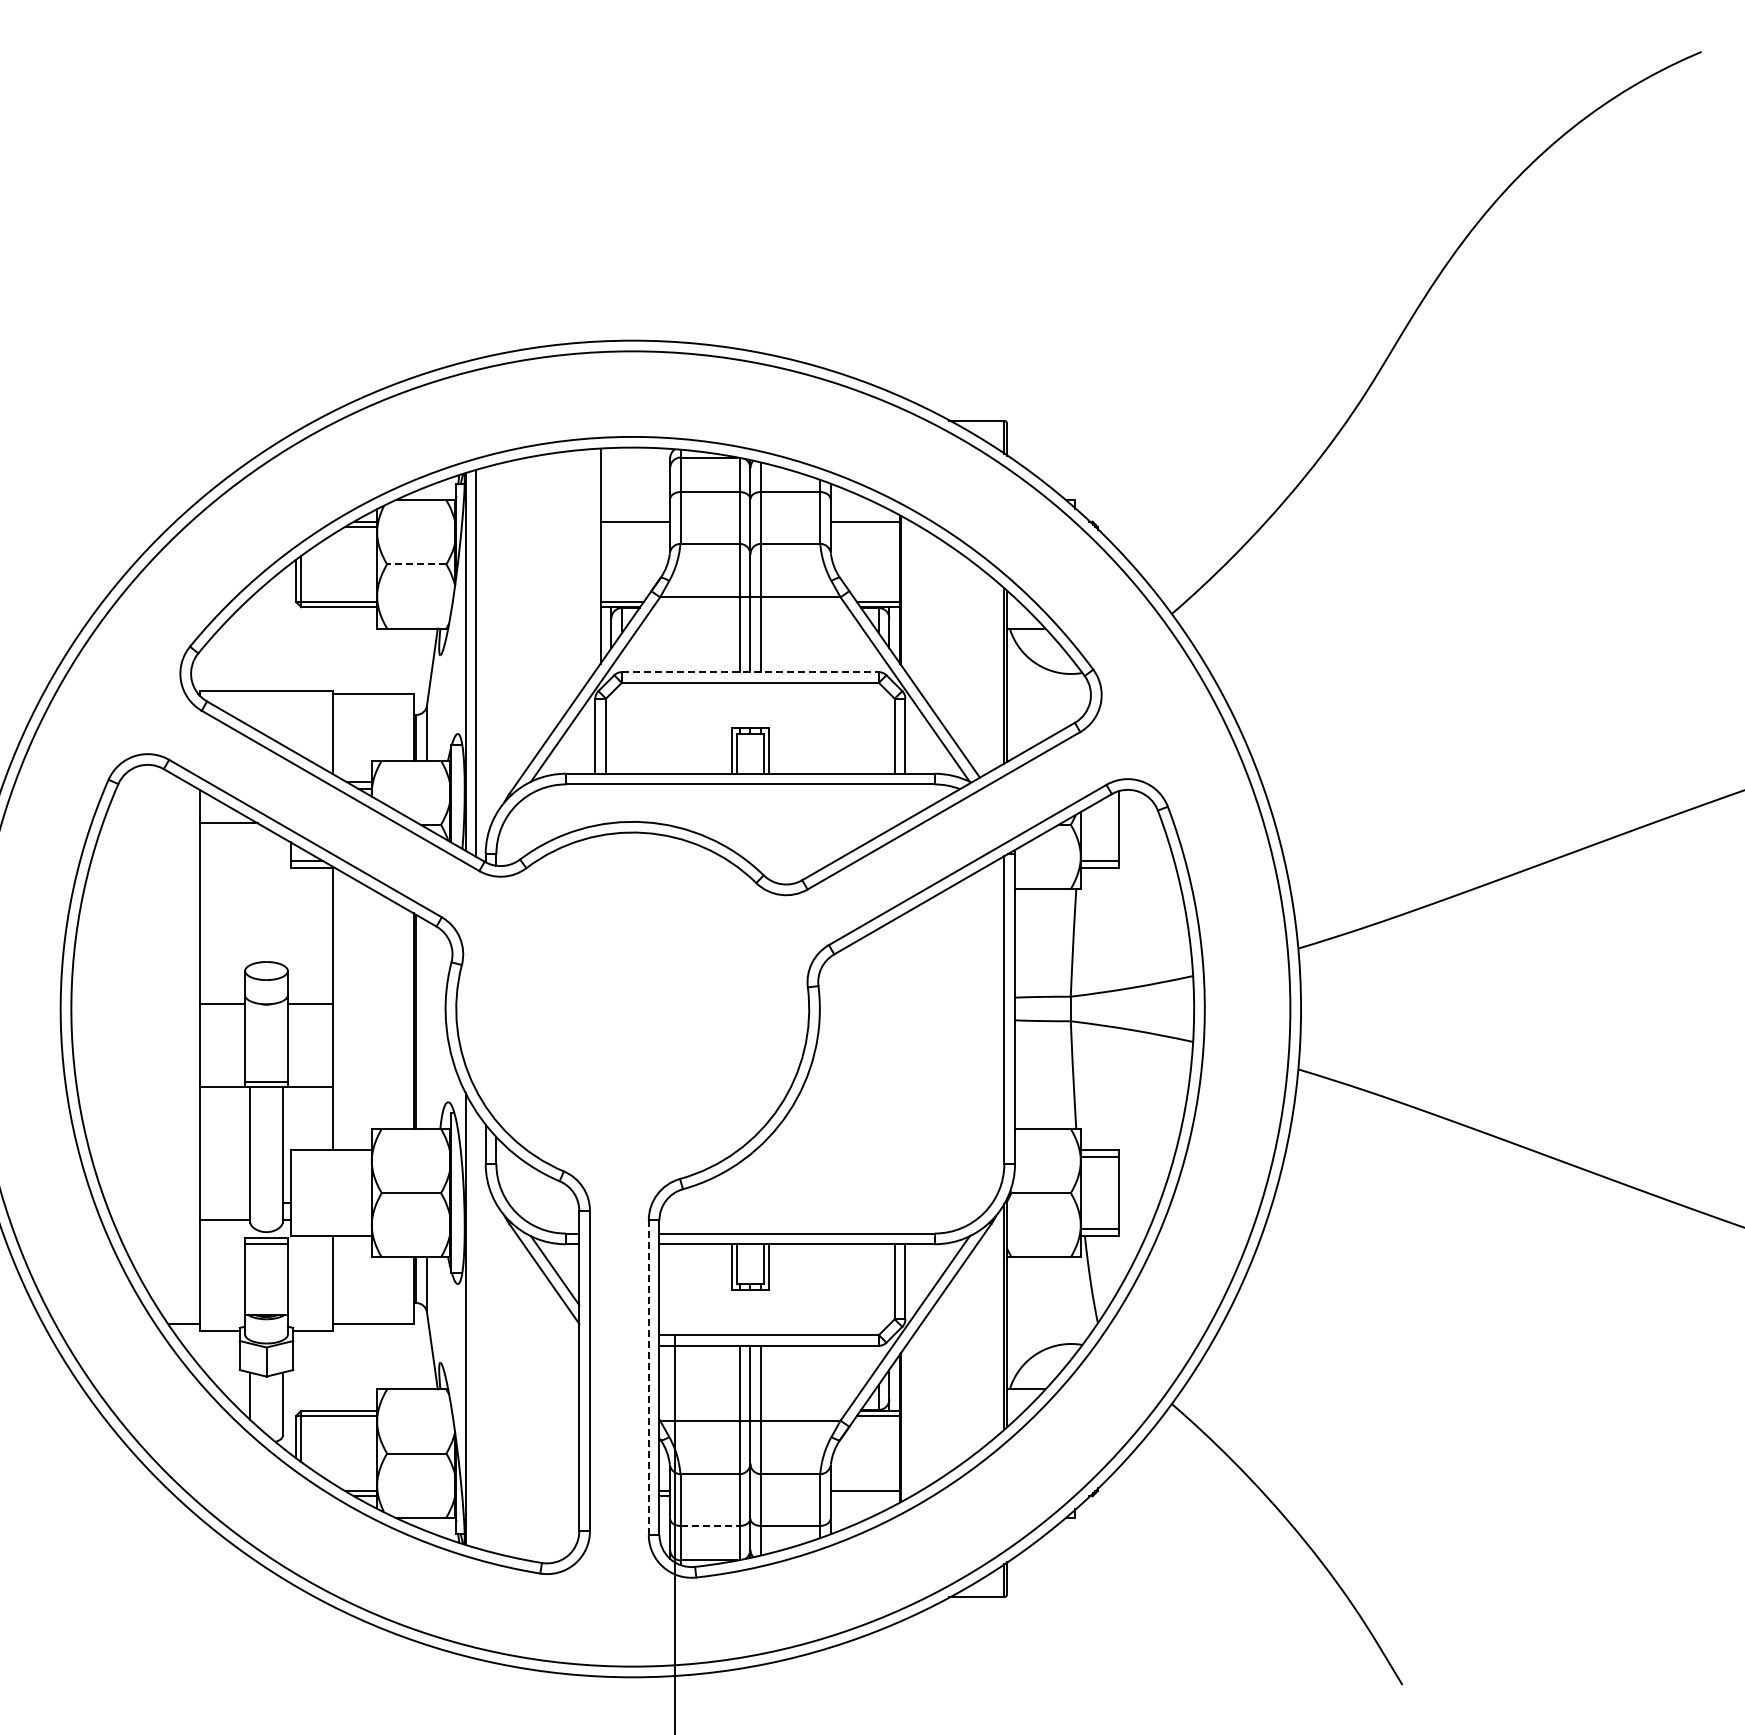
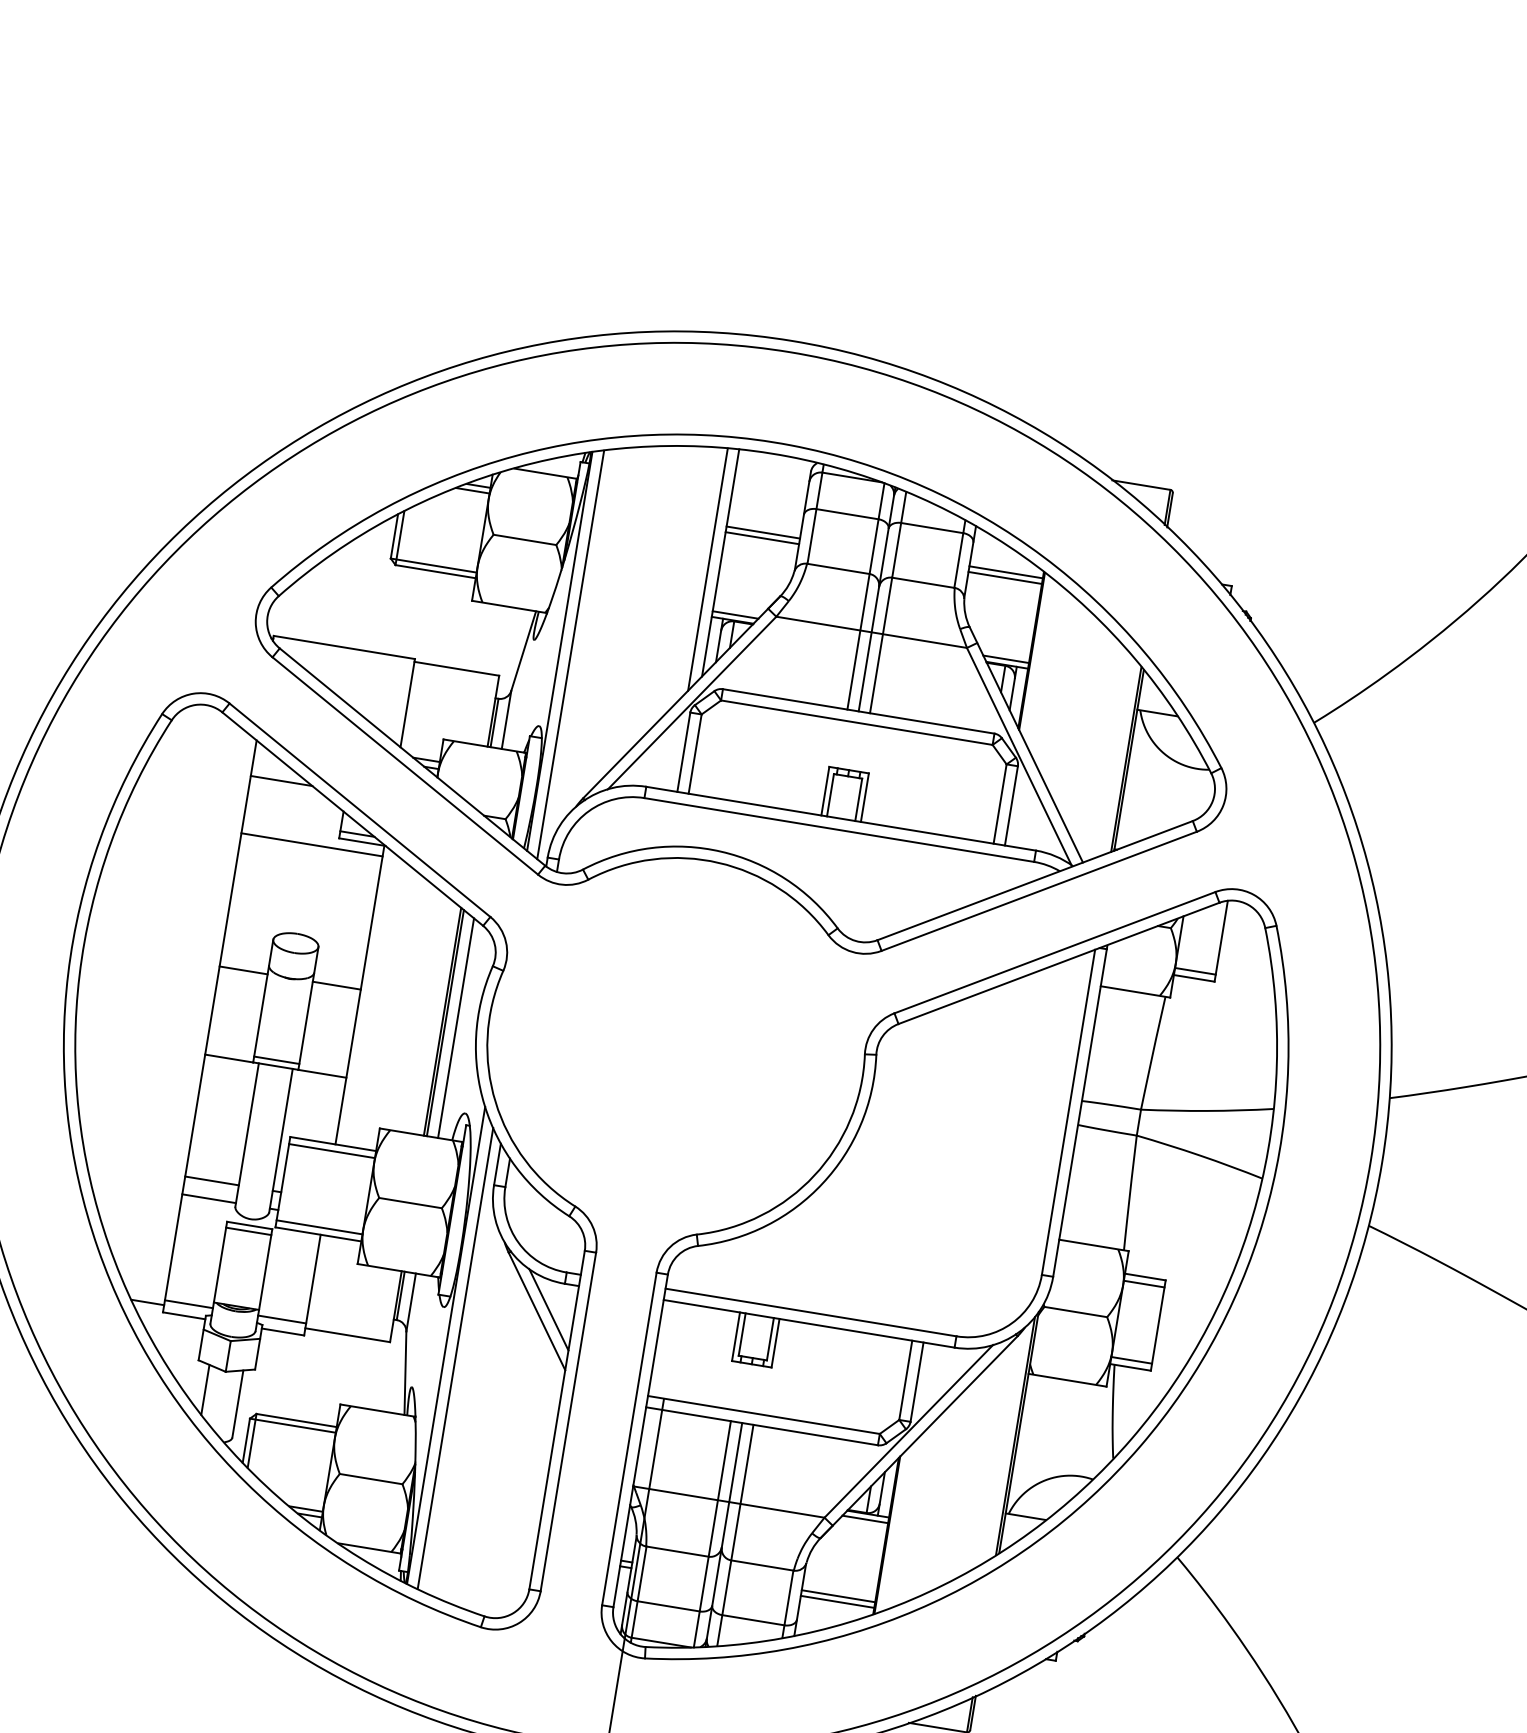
line: (635, 527) -> (762, 538), added
line: (865, 527) -> (1005, 578), added
line: (589, 563) -> (707, 568), added
line: (416, 564) -> (524, 539), dashed -> solid
line: (750, 672) -> (858, 711), dashed -> solid
line: (266, 877) -> (312, 844), added
line: (426, 1024) -> (455, 1027), added
line: (330, 1157) -> (331, 1151), added
line: (224, 1202) -> (211, 1180), added
line: (330, 1229) -> (318, 1227), added
line: (222, 1319) -> (189, 1303), added
line: (310, 1319) -> (282, 1319), added
line: (476, 1329) -> (455, 1358), added
line: (648, 1377) -> (629, 1438), dashed -> solid
line: (865, 1496) -> (837, 1602), added
line: (710, 1525) -> (668, 1605), dashed -> solid

